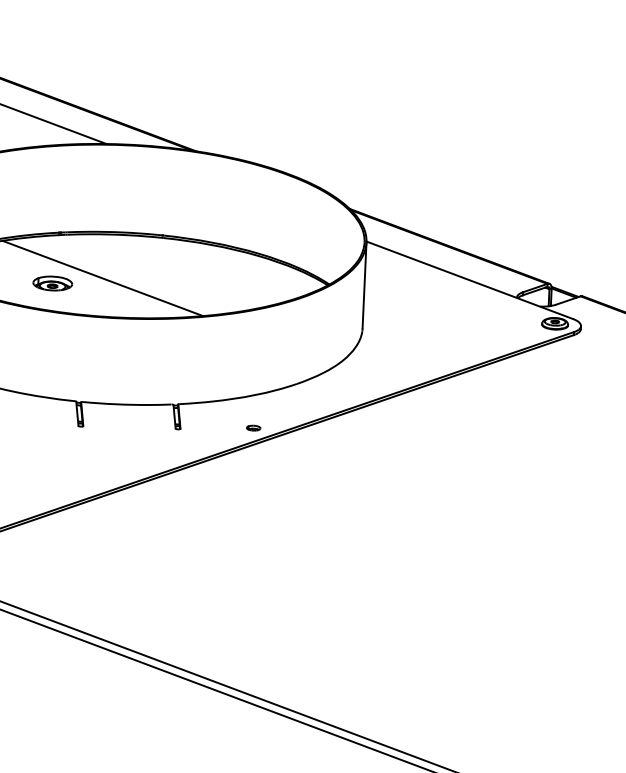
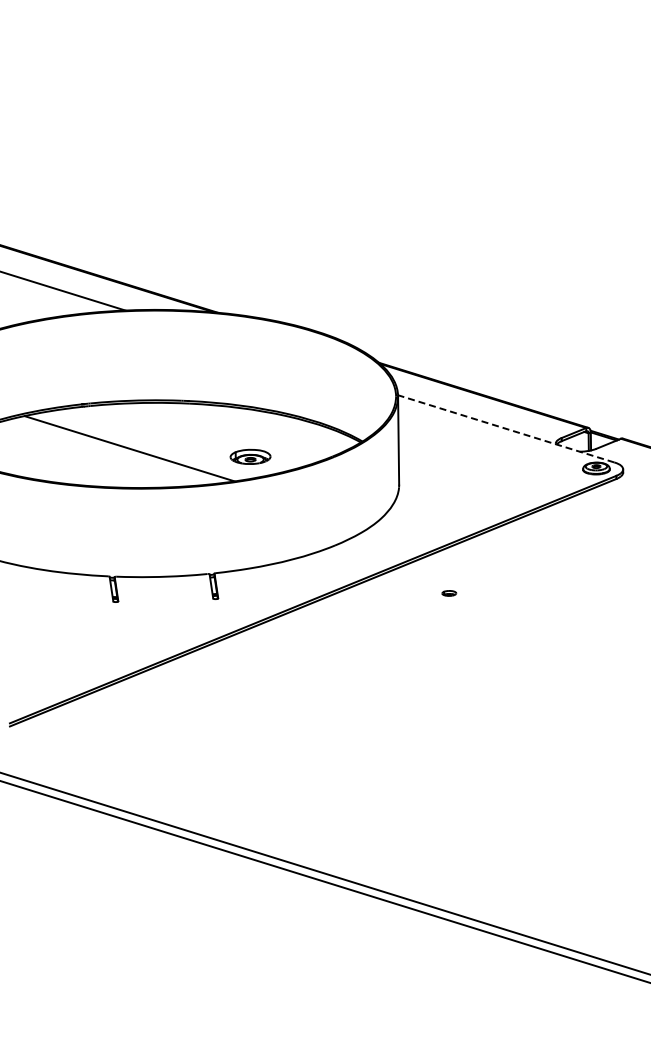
line: (469, 279) -> (505, 428), solid -> dashed
part: (52, 283) -> (250, 456), moved
part: (253, 428) -> (449, 593), moved

